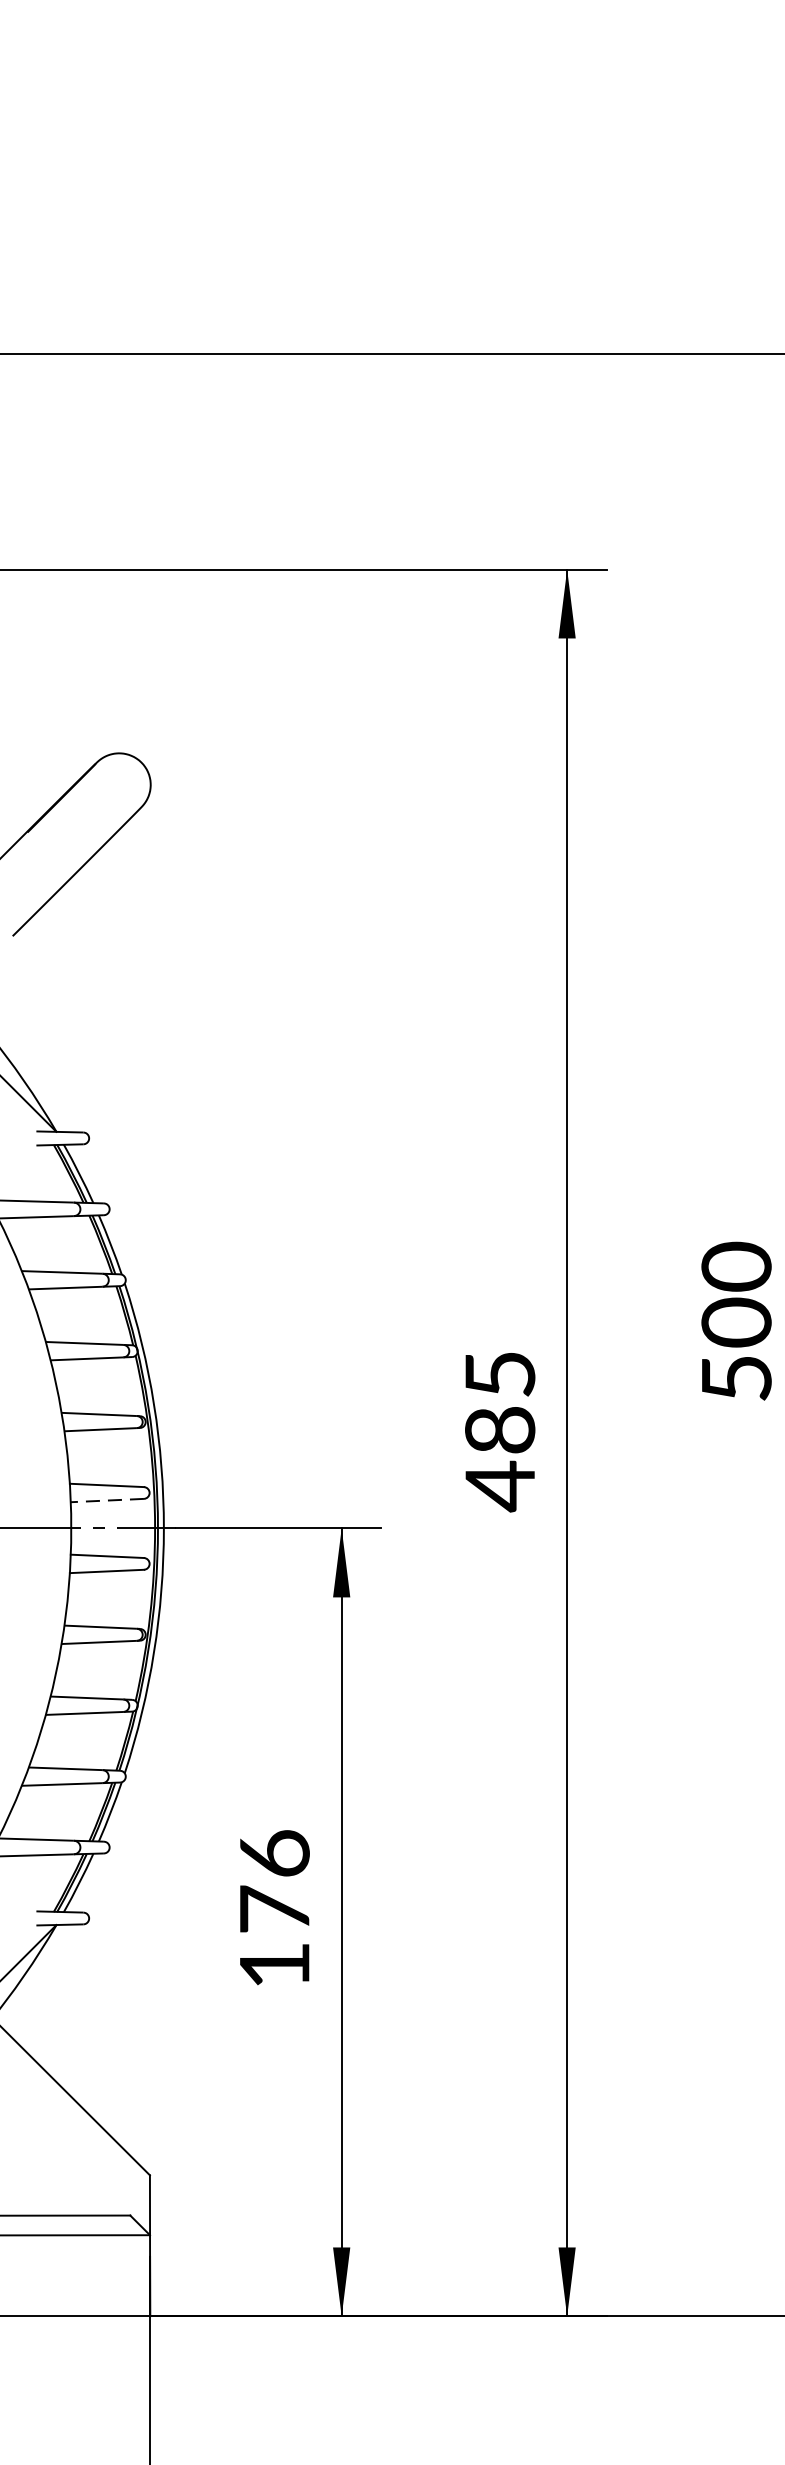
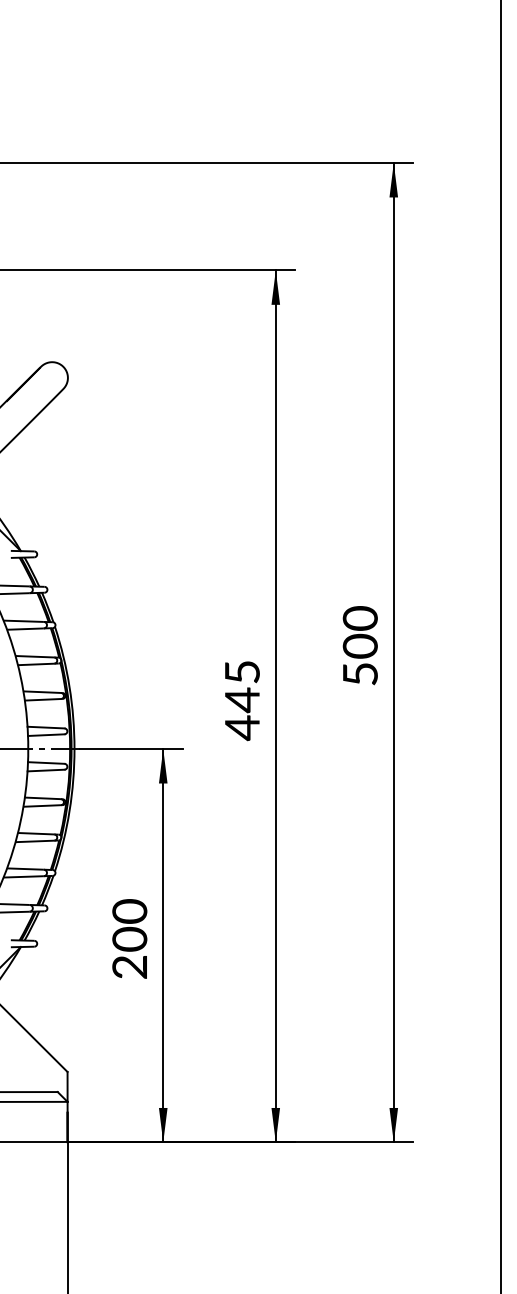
text: (498, 1431) -> (241, 700), 485 -> 445
line: (105, 1501) -> (45, 735), dashed -> solid
text: (274, 1907) -> (129, 938), 176 -> 200

